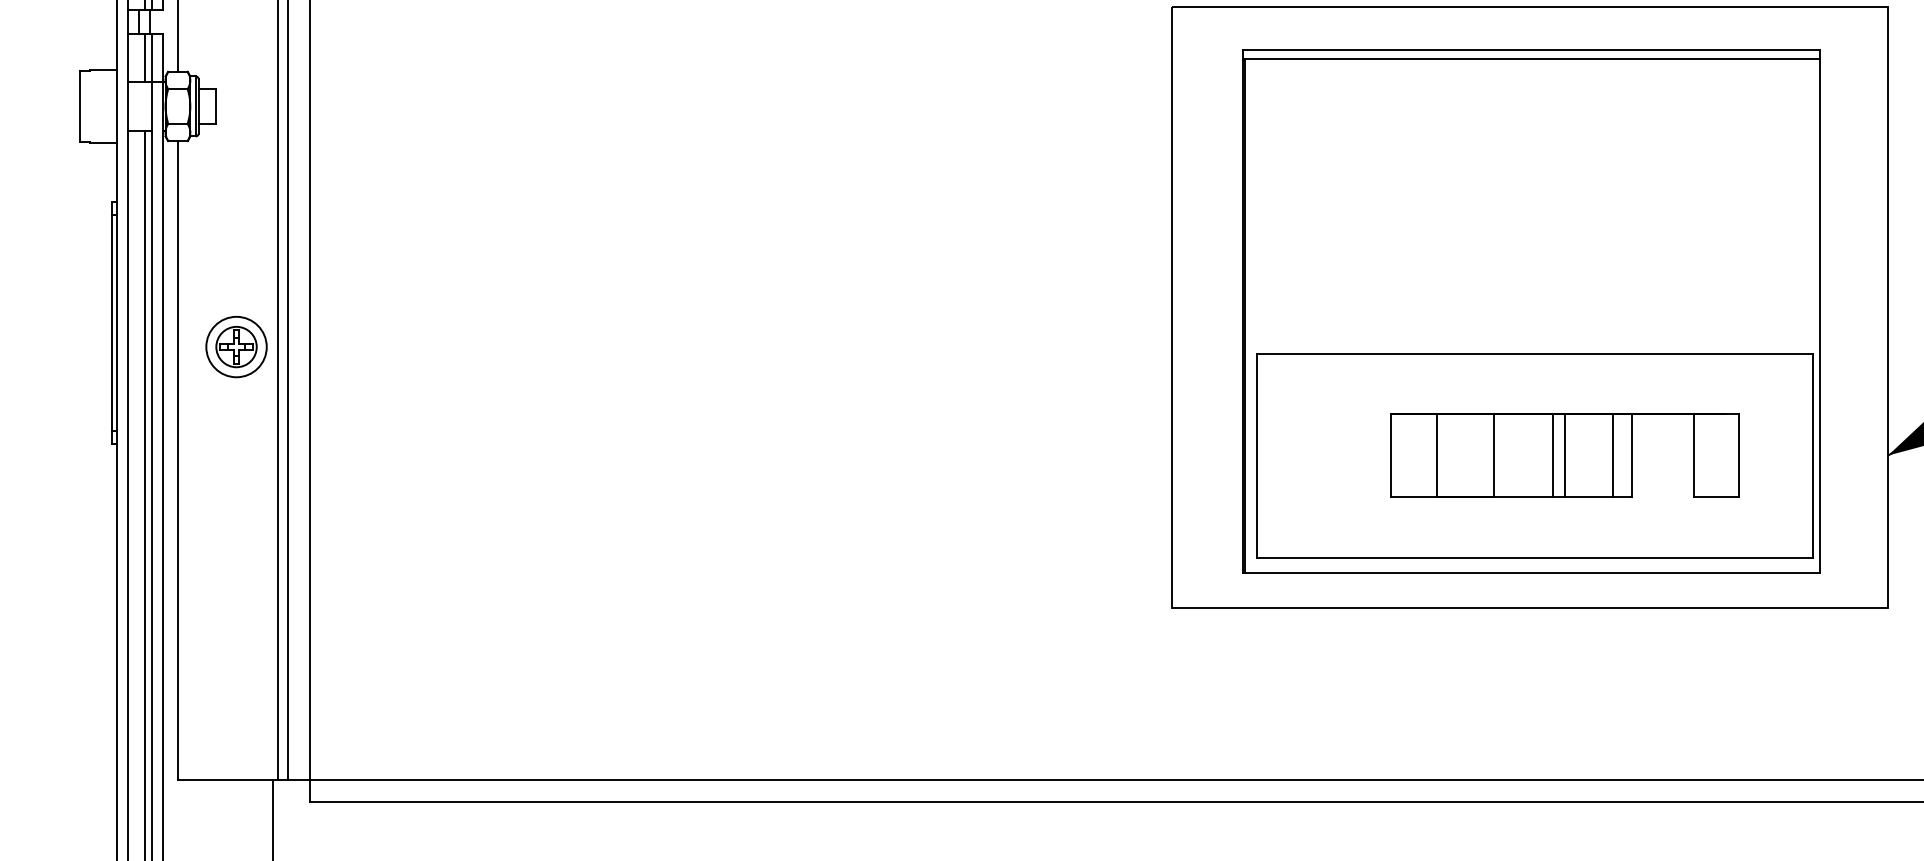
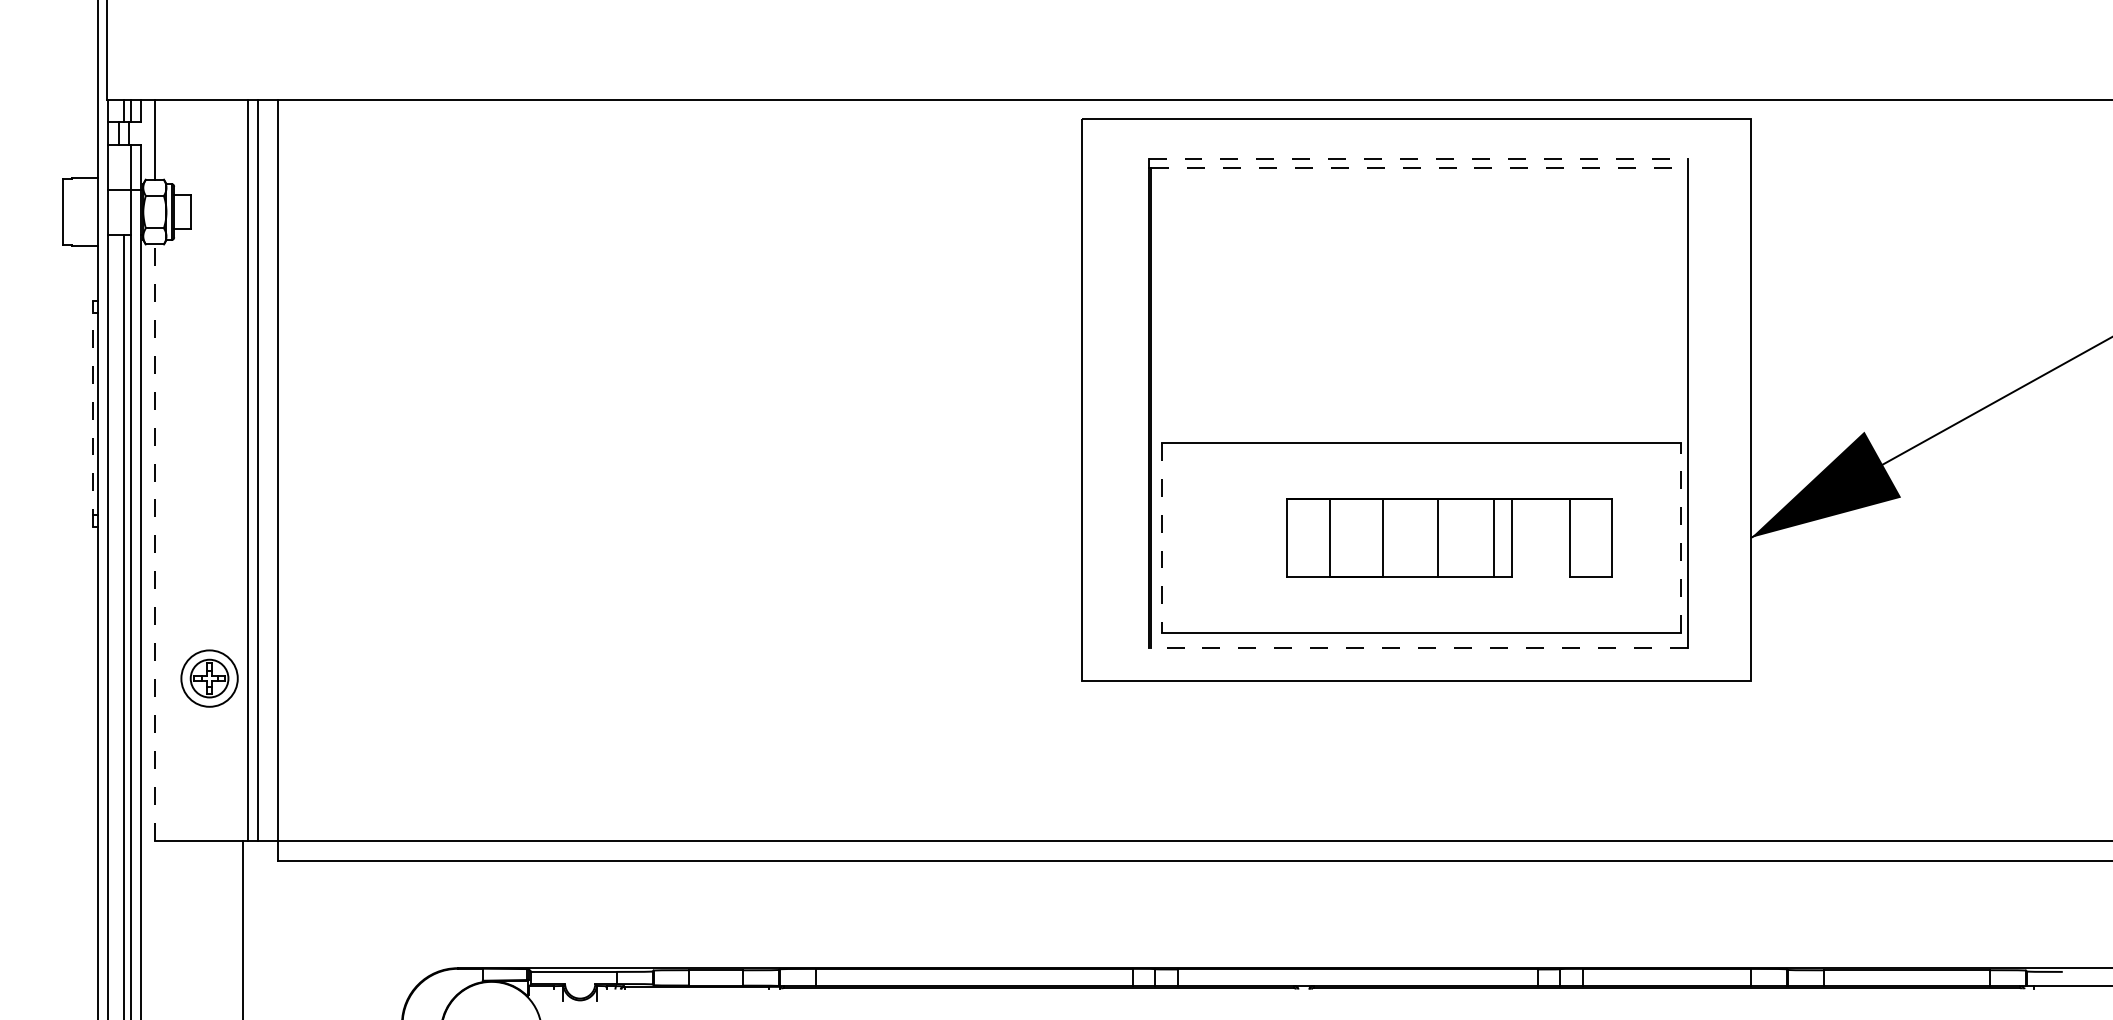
line: (1531, 50) -> (1418, 159), solid -> dashed
line: (144, 57) -> (123, 166), removed
line: (1532, 58) -> (1419, 167), solid -> dashed
line: (112, 322) -> (93, 413), solid -> dashed
part: (236, 346) -> (209, 678), moved
line: (1564, 455) -> (1449, 537), removed
line: (1813, 455) -> (1681, 537), solid -> dashed
line: (1256, 456) -> (1161, 538), solid -> dashed
line: (177, 460) -> (154, 542), solid -> dashed
line: (1530, 572) -> (1417, 647), solid -> dashed

